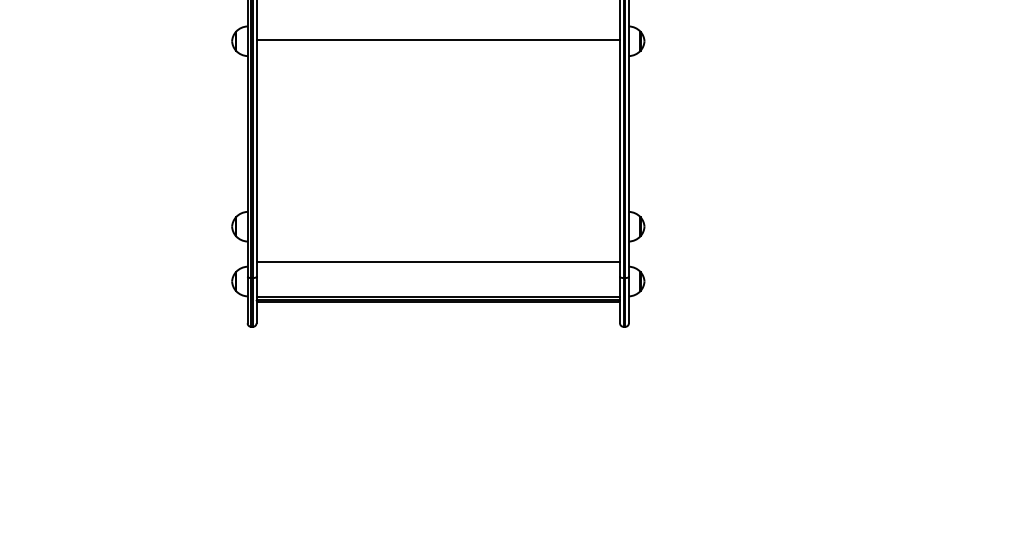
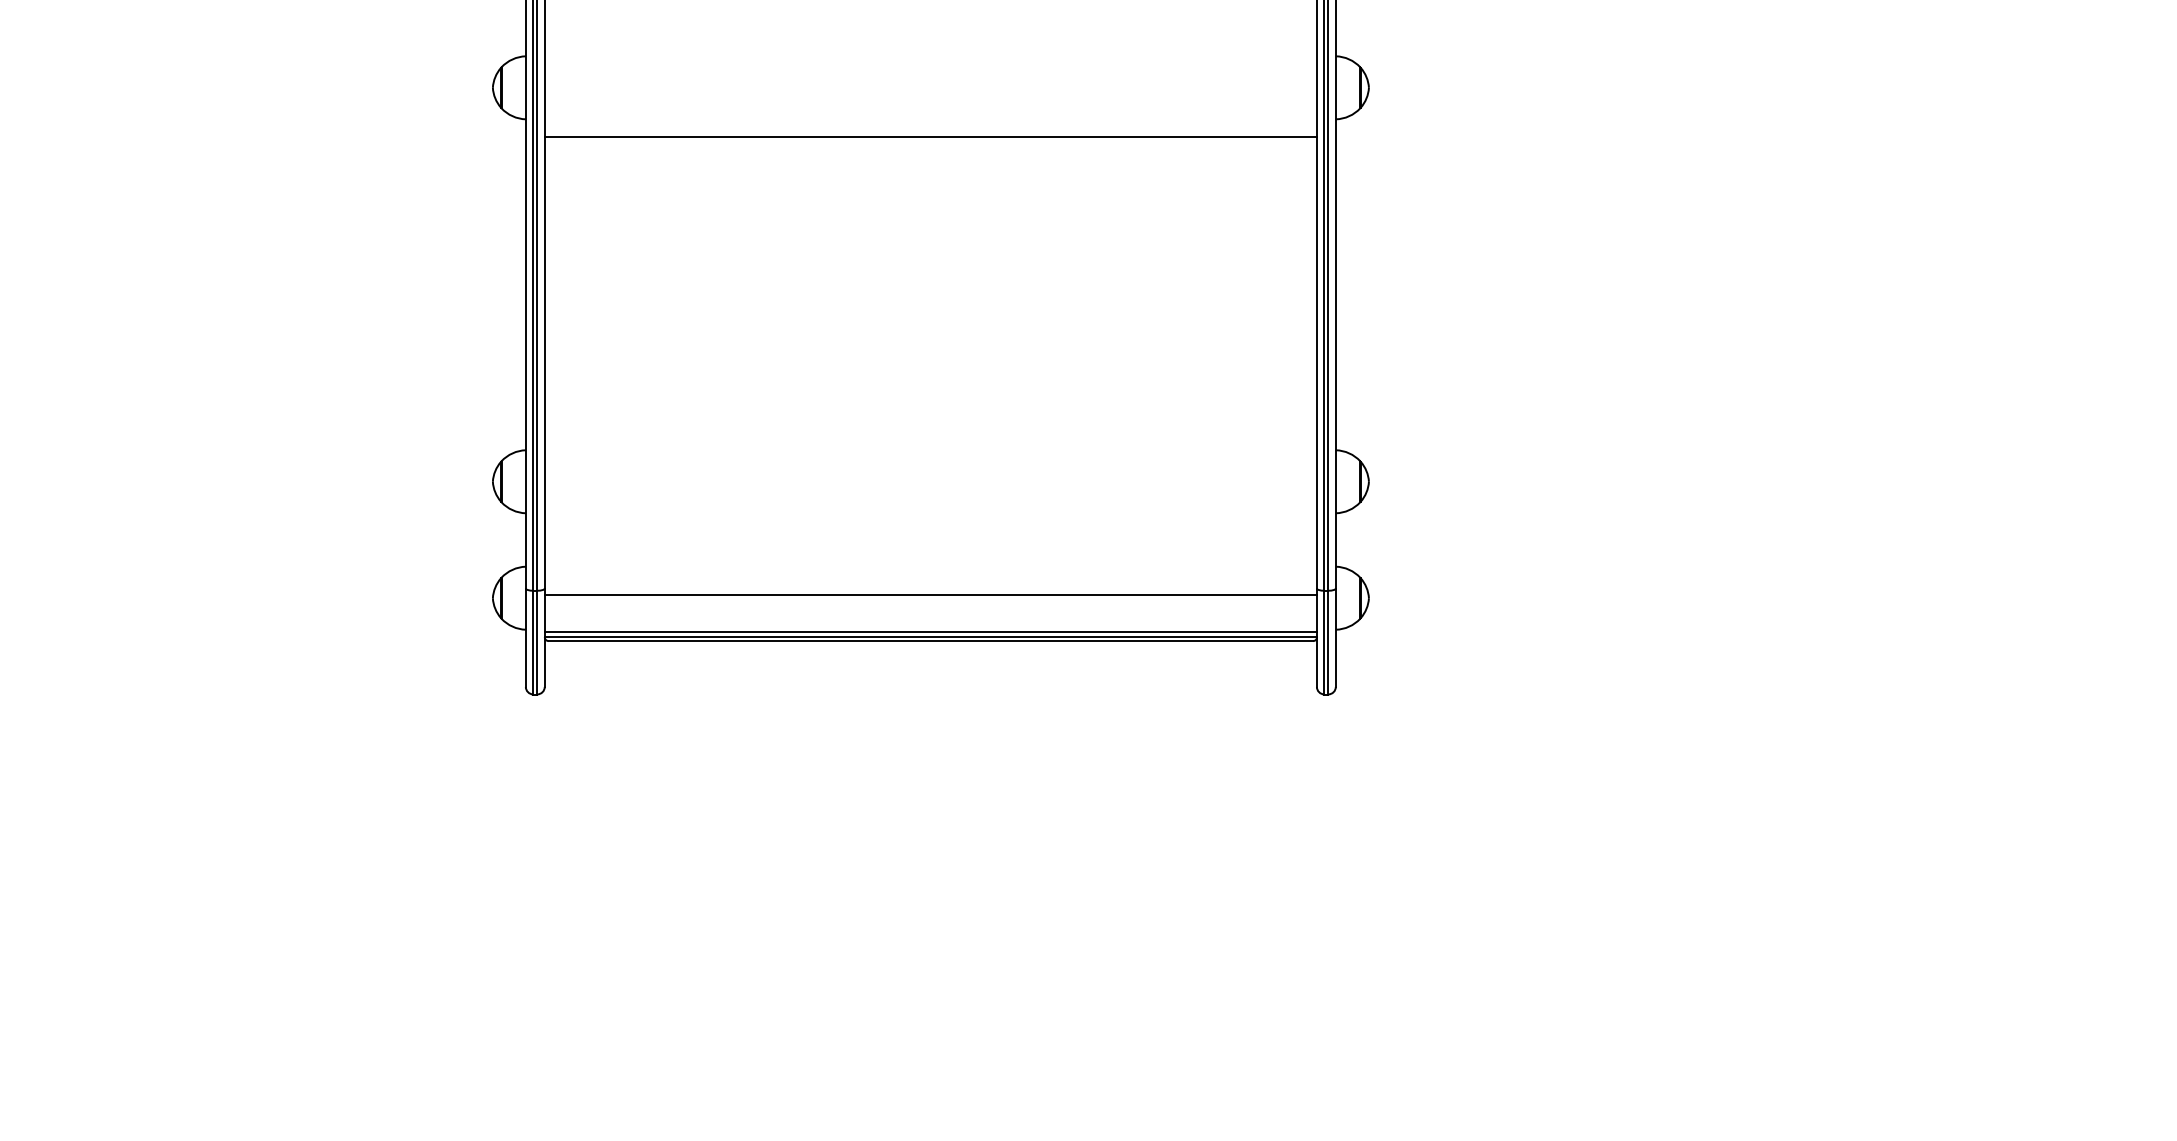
line: (438, 40) -> (931, 137), moved
line: (438, 262) -> (931, 595), moved

